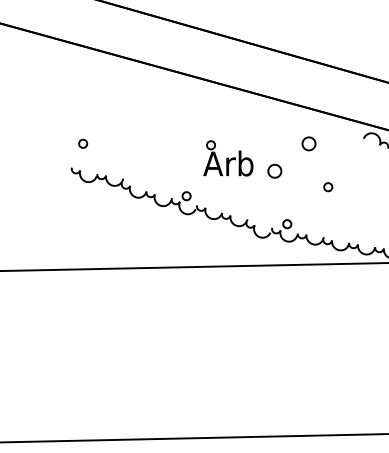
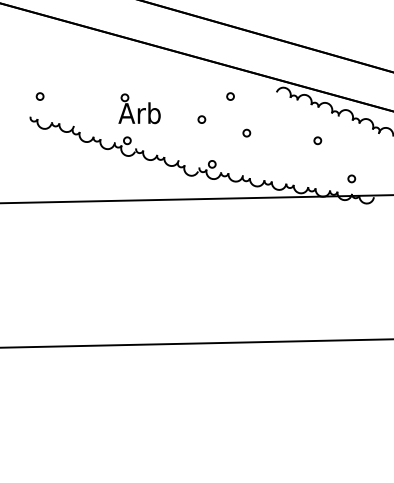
part: (308, 143) -> (230, 96), size x0.62
part: (228, 157) -> (139, 108), moved
part: (274, 170) -> (201, 119), size x0.62

